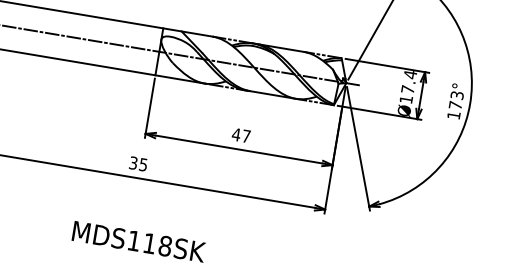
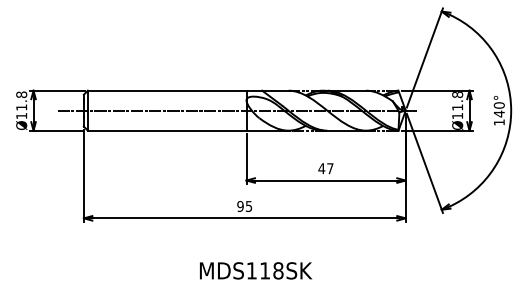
text: (408, 82) -> (457, 101), Ø17.4 -> Ø11.8
text: (455, 99) -> (498, 109), 173° -> 140°
text: (133, 163) -> (240, 206), 35 -> 95

